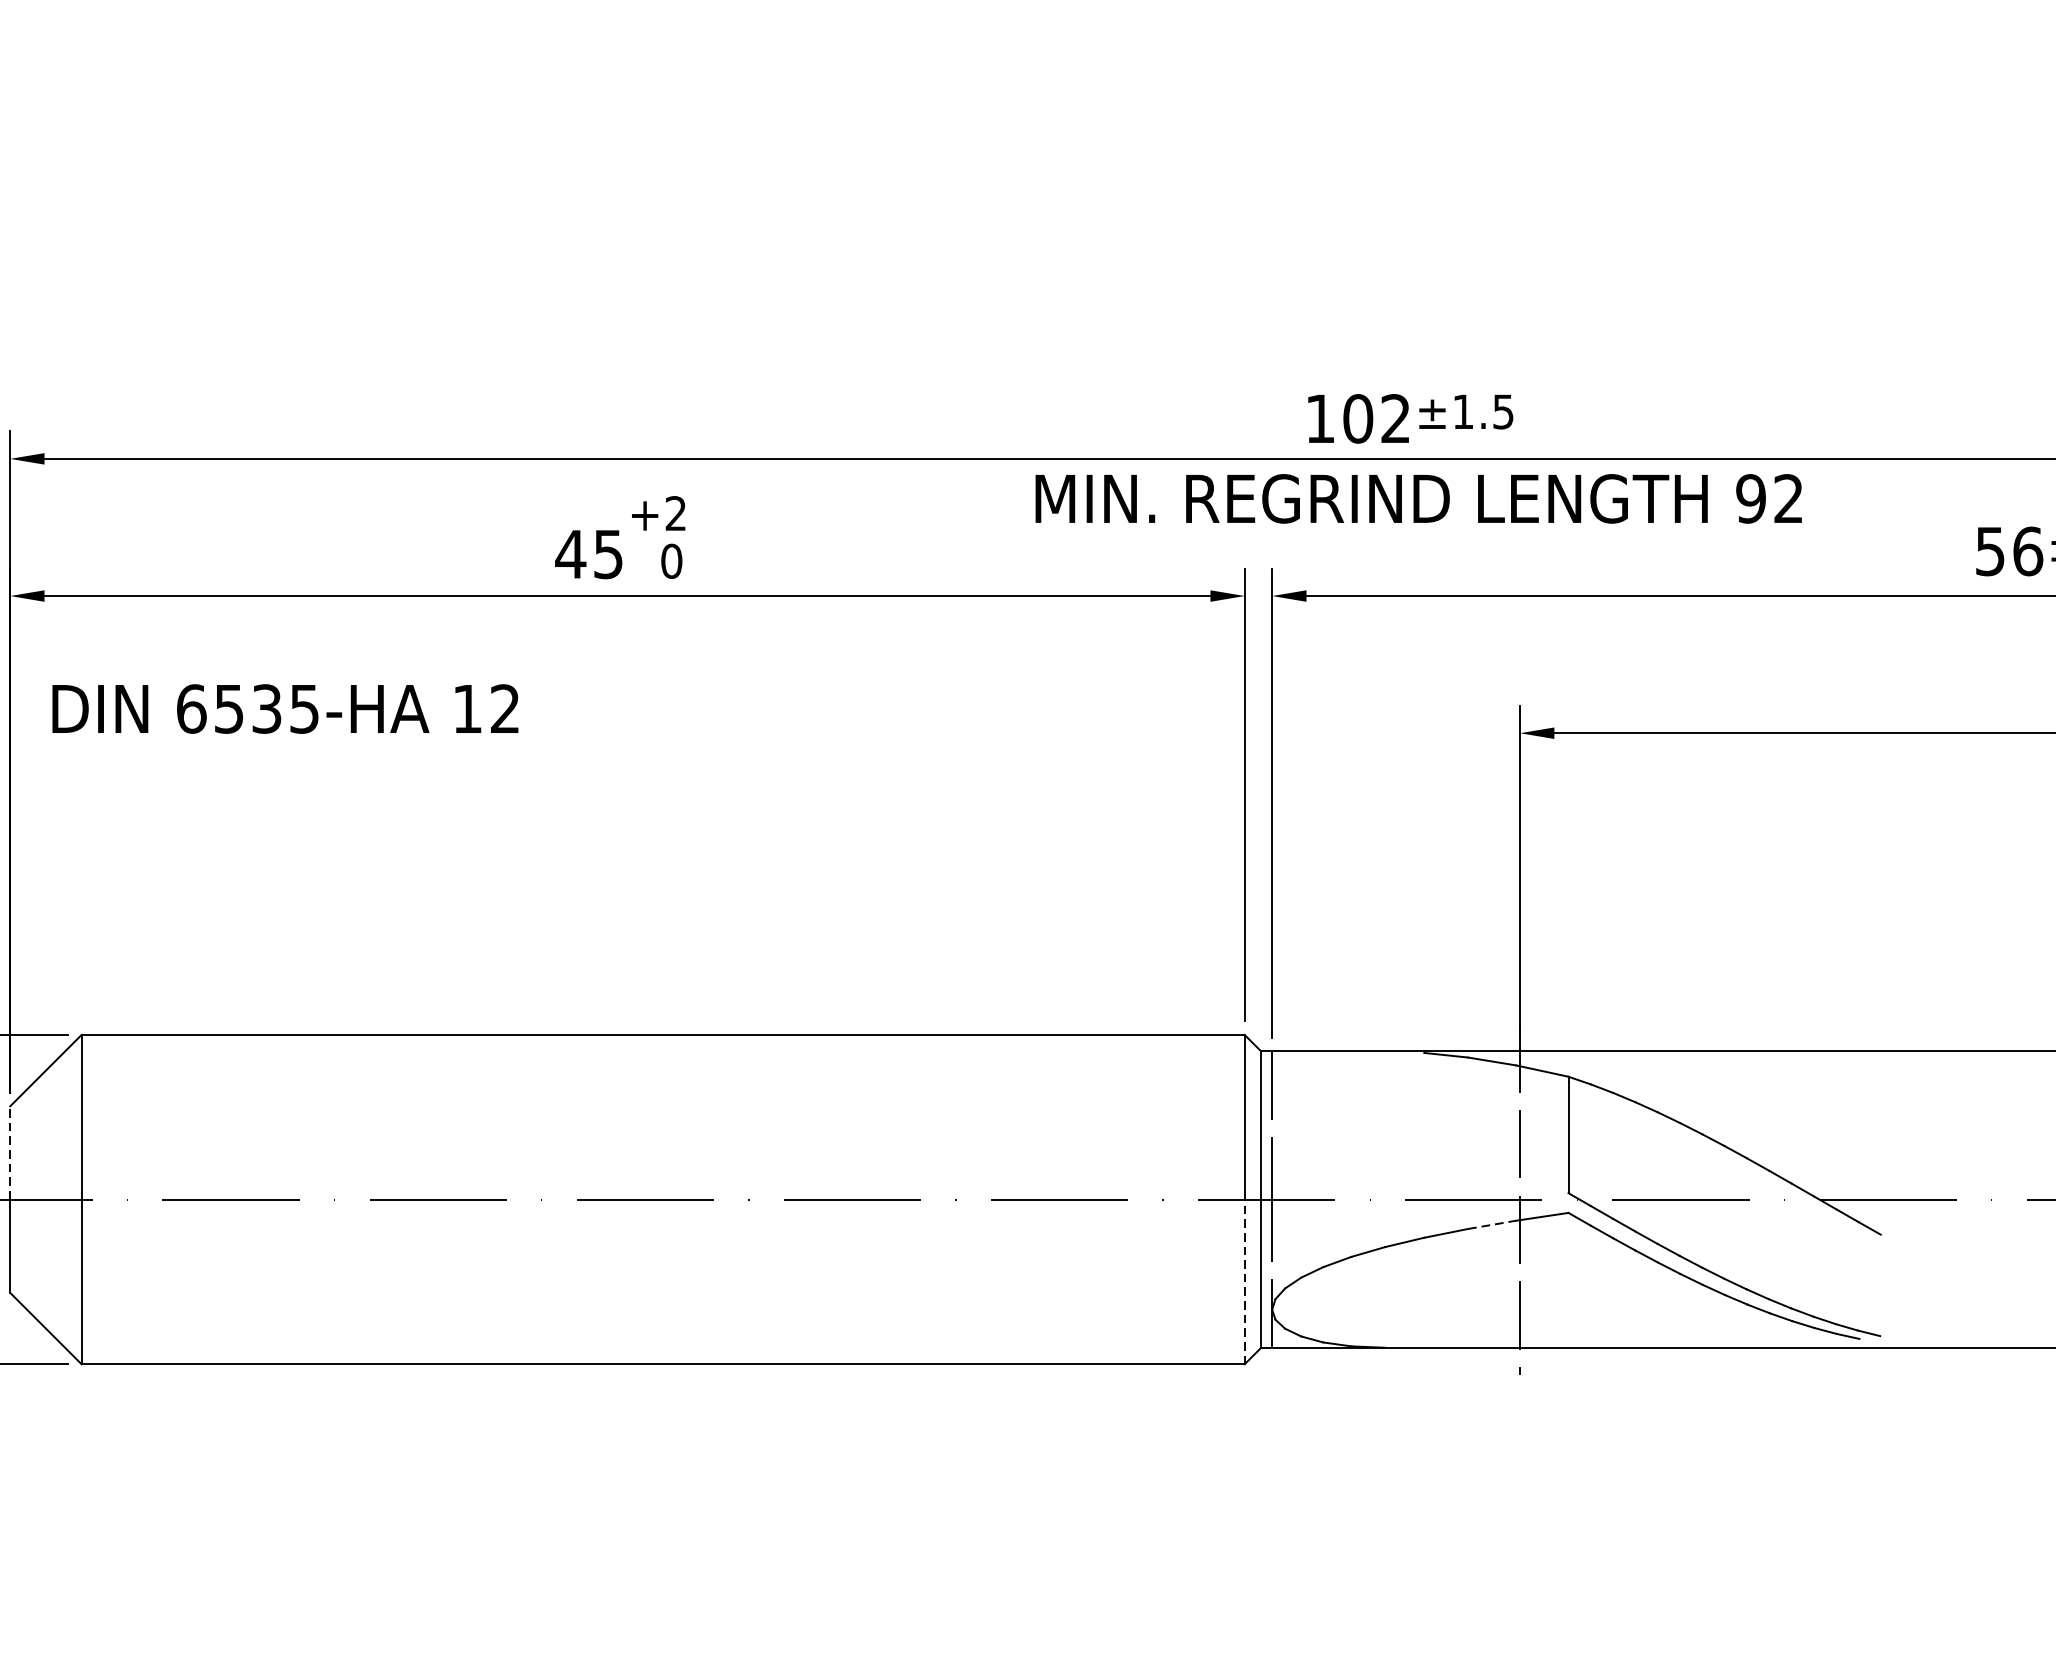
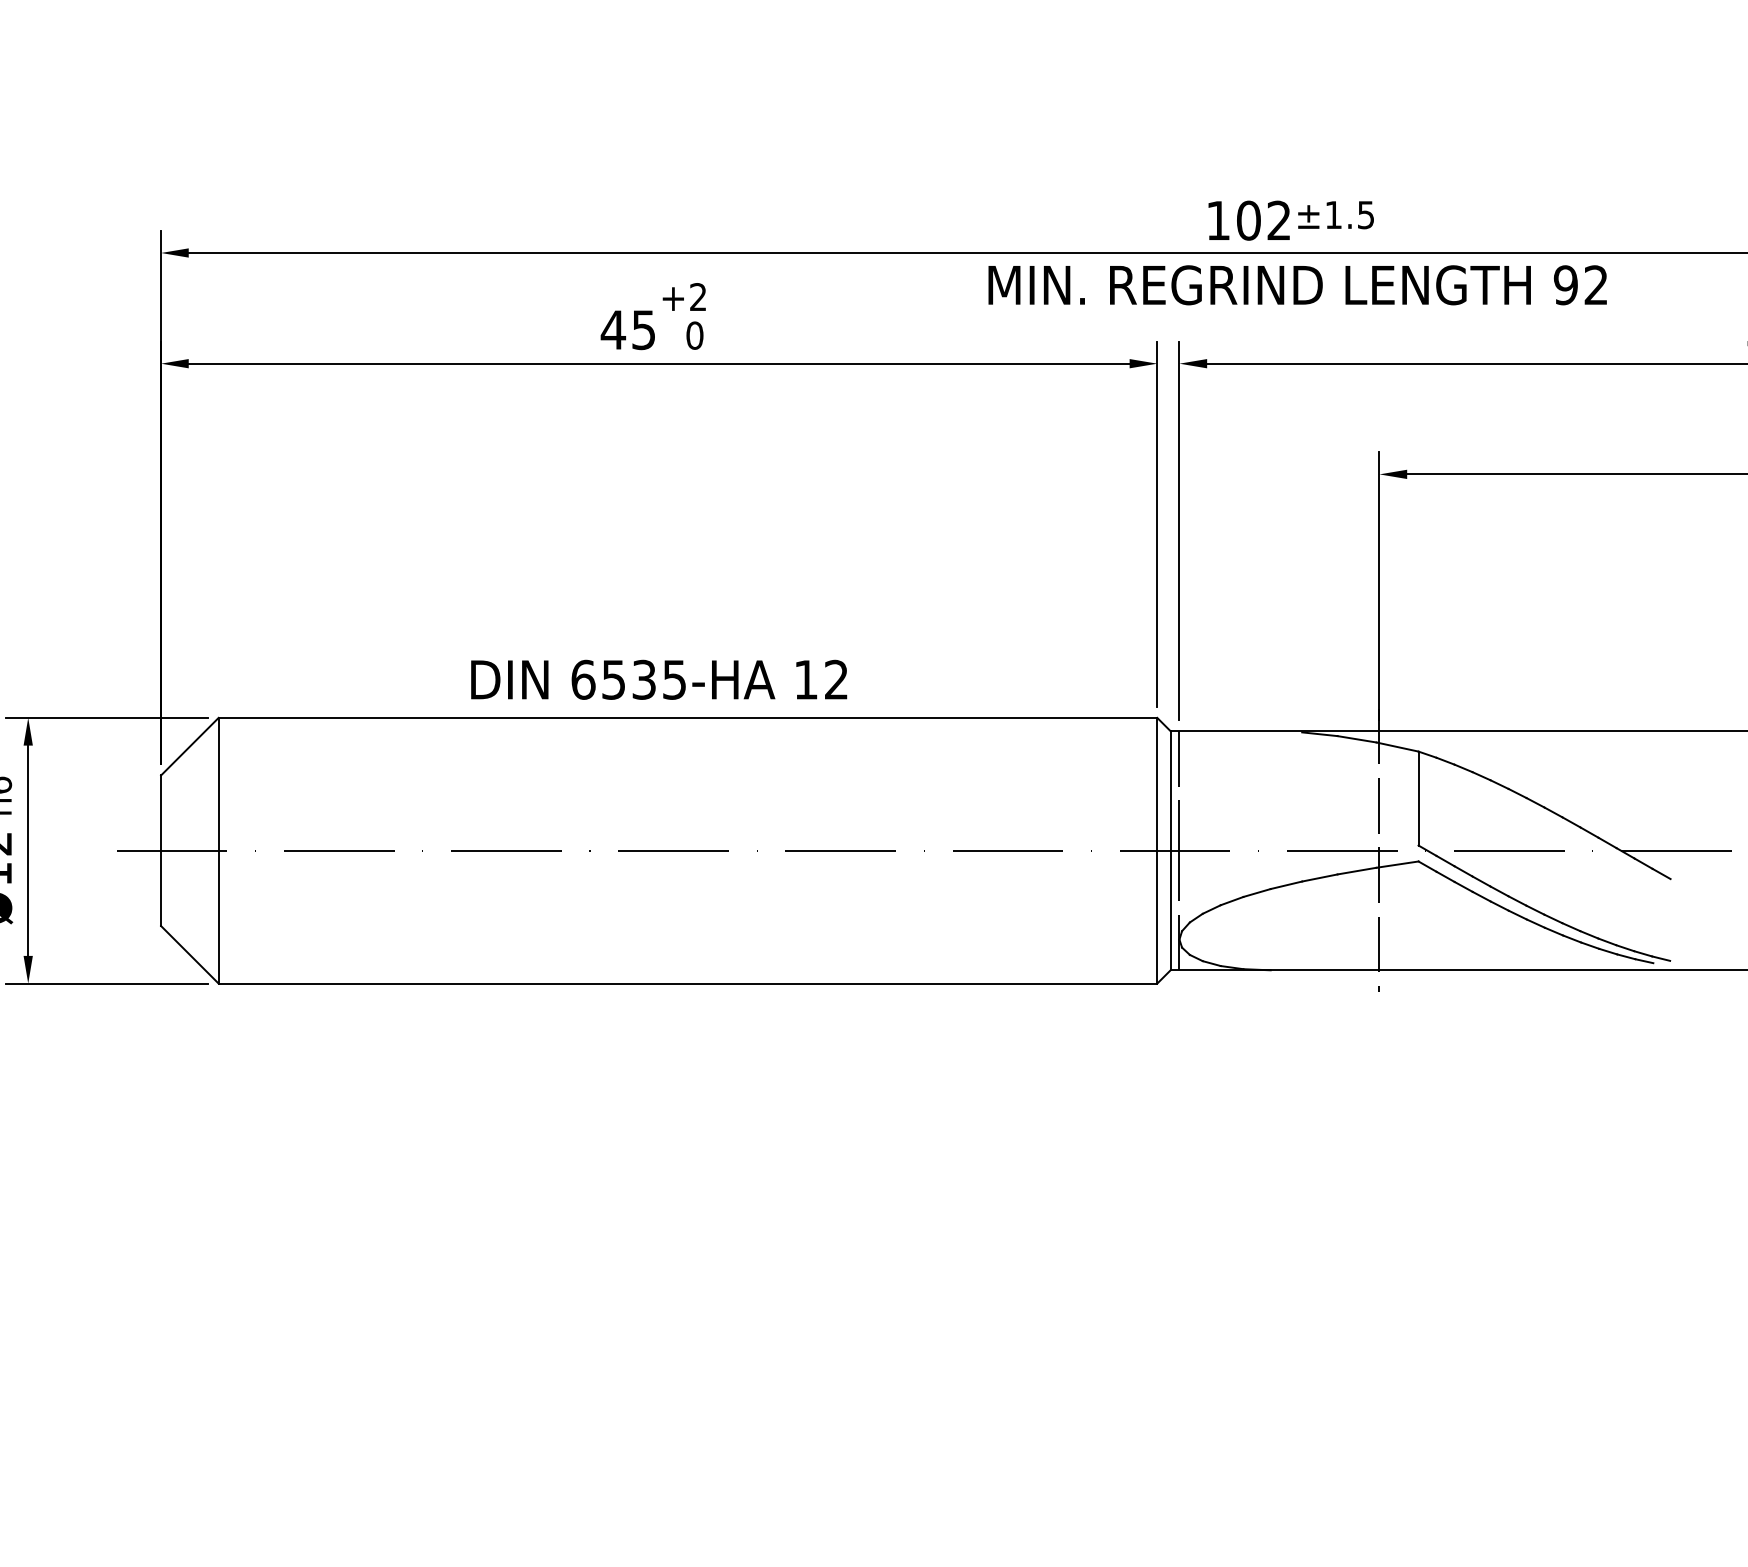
text: (285, 708) -> (659, 679), moved
line: (10, 1153) -> (161, 813), dashed -> solid
line: (1492, 1225) -> (1357, 871), dashed -> solid
line: (1244, 1281) -> (1157, 916), dashed -> solid

